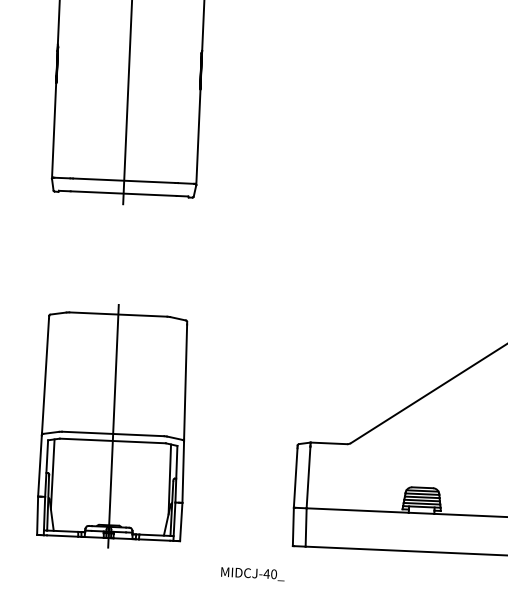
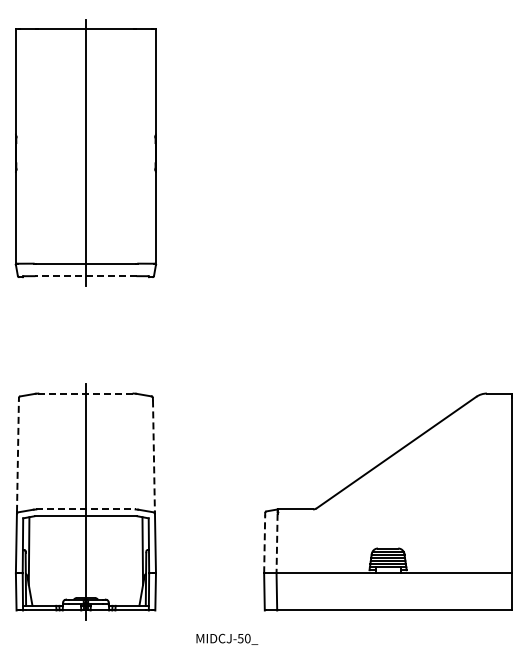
line: (123, 193) -> (85, 276), solid -> dashed
line: (117, 314) -> (85, 393), solid -> dashed
line: (45, 376) -> (17, 456), solid -> dashed
line: (185, 382) -> (153, 456), solid -> dashed
line: (112, 433) -> (85, 509), solid -> dashed
line: (308, 477) -> (277, 543), solid -> dashed
line: (295, 478) -> (264, 544), solid -> dashed
text: (266, 573) -> (240, 638), MIDCJ-40_ -> MIDCJ-50_

